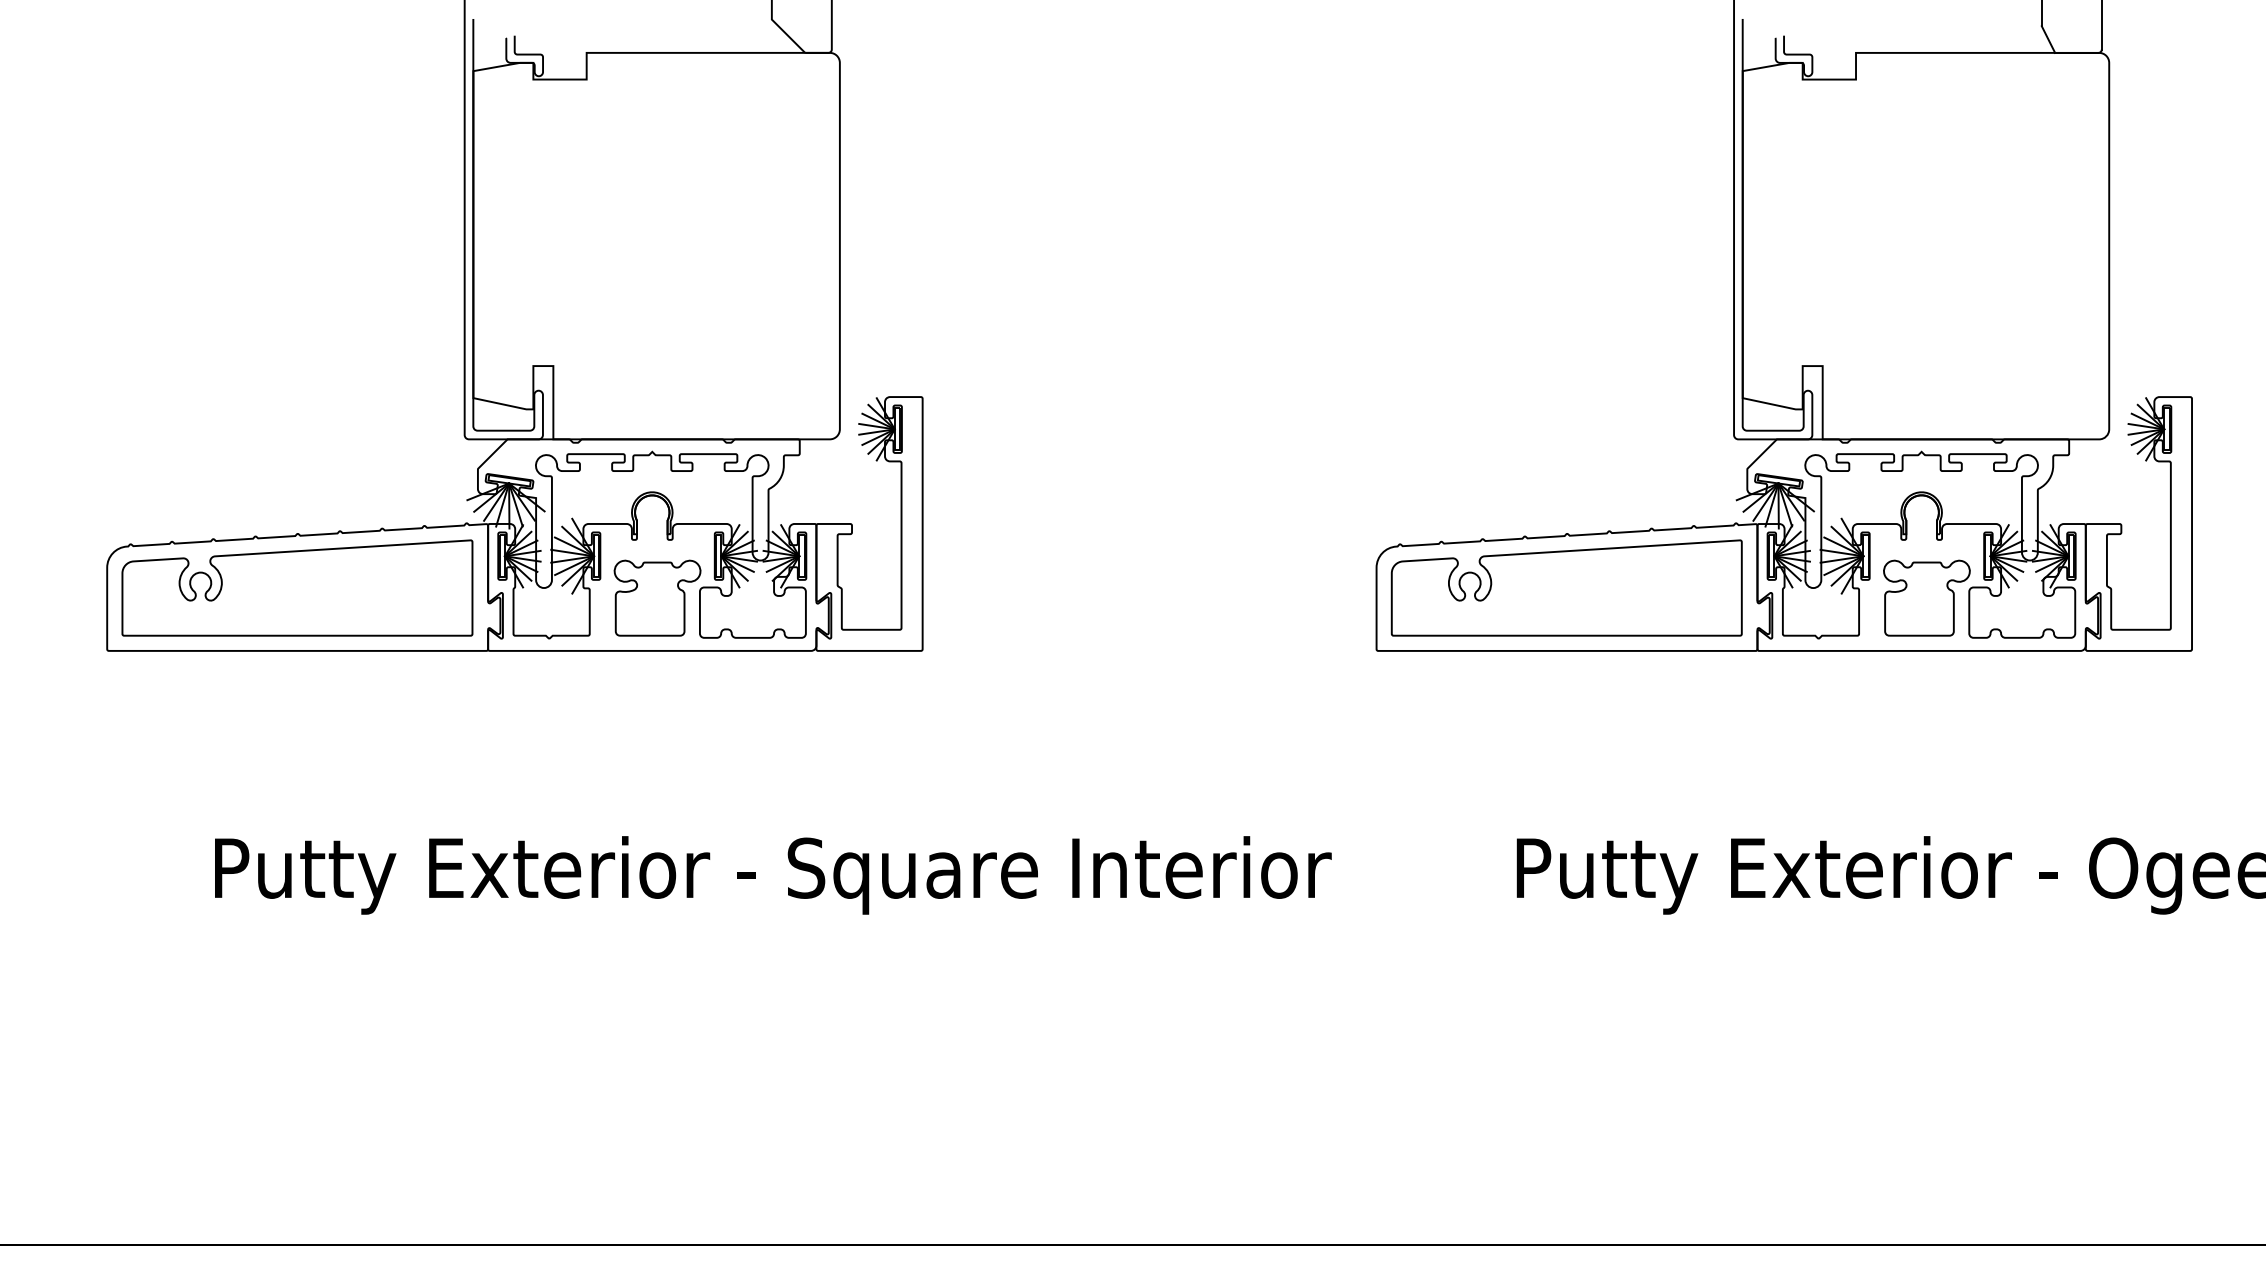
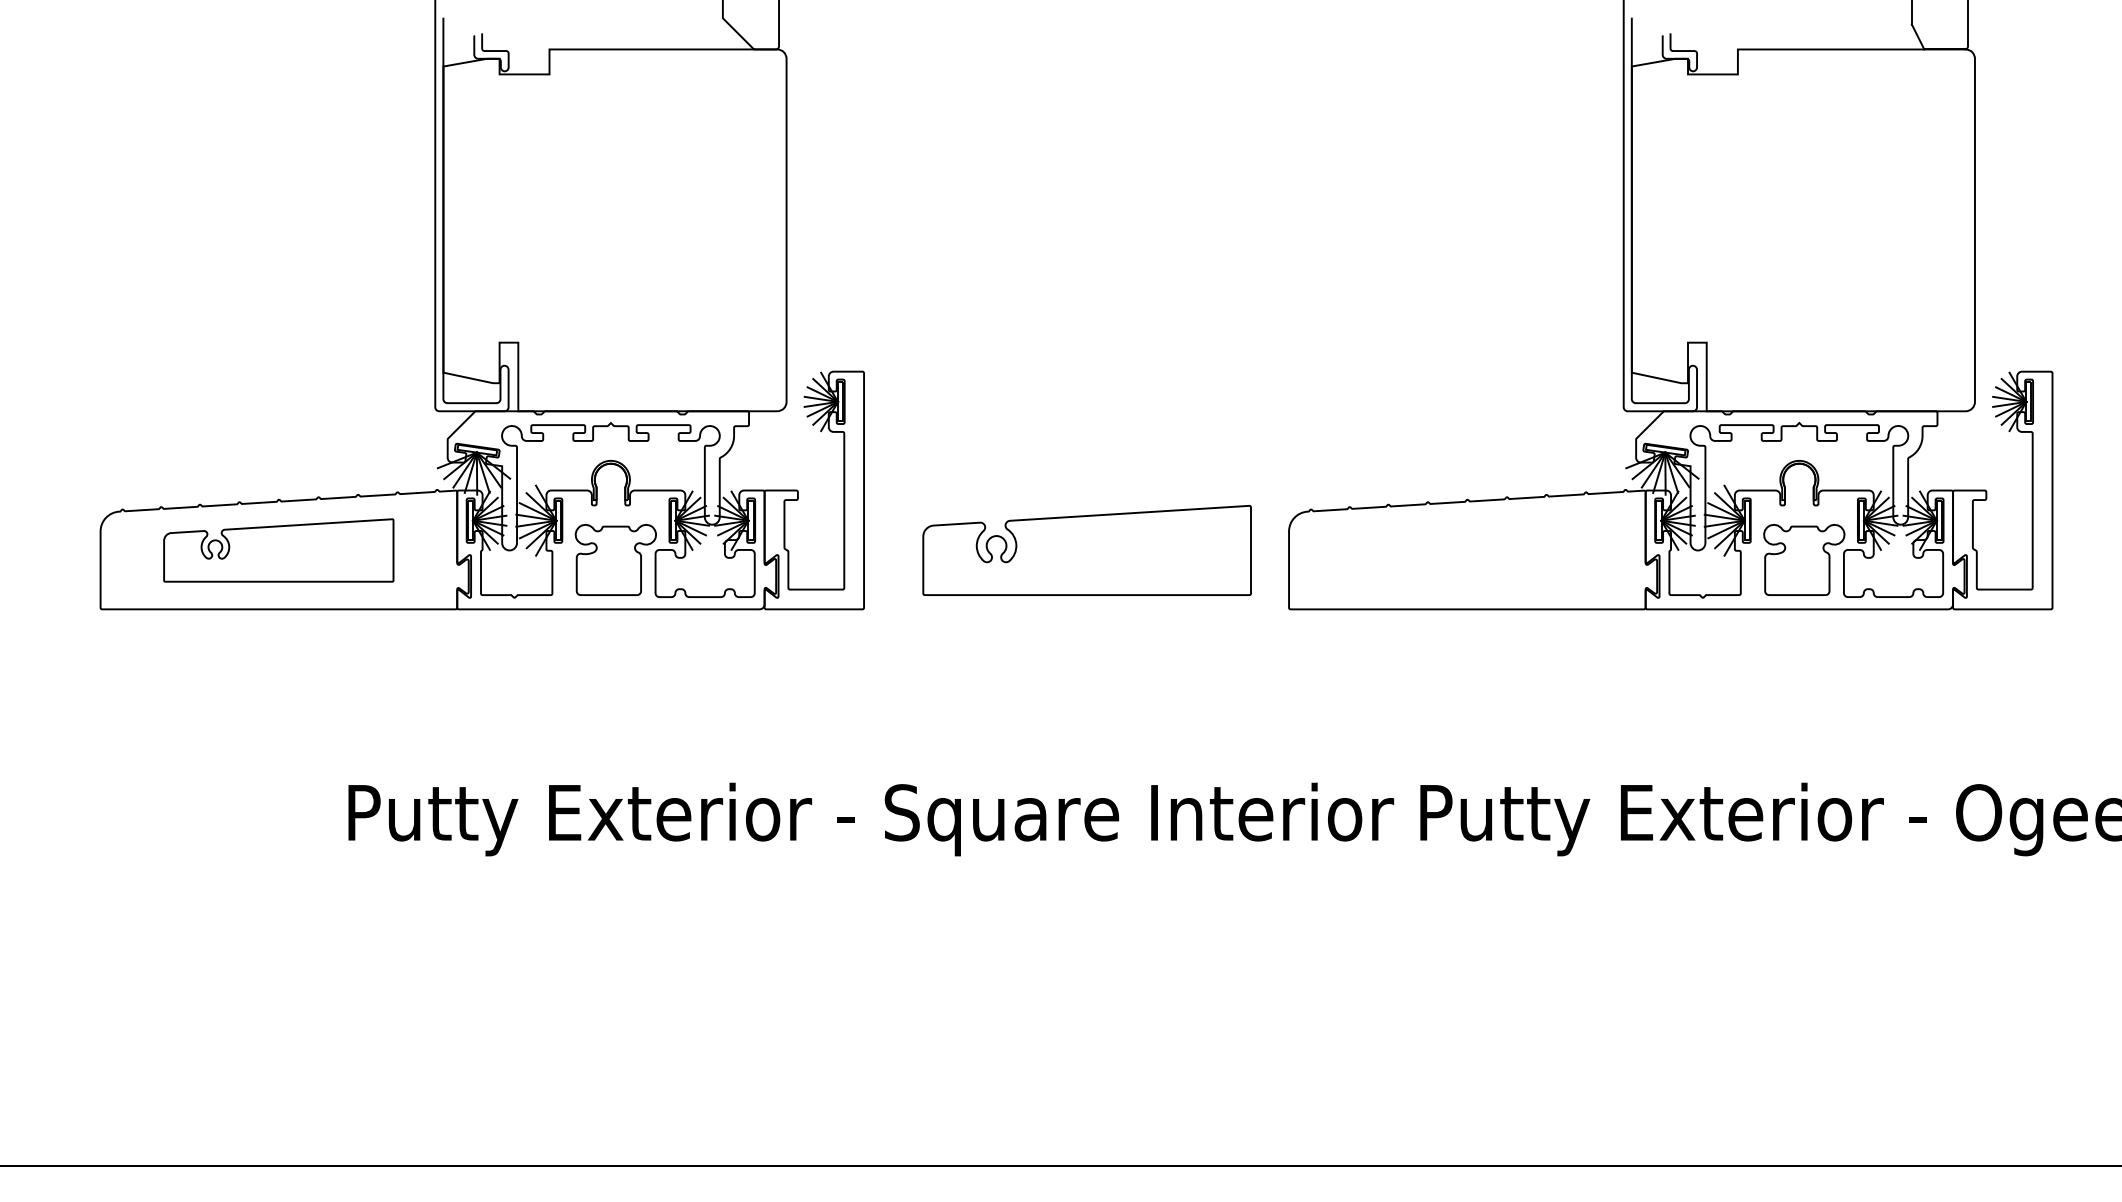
part: (297, 588) -> (278, 550), size x0.7
part: (1566, 588) -> (1086, 550), moved
text: (773, 875) -> (871, 819), moved

